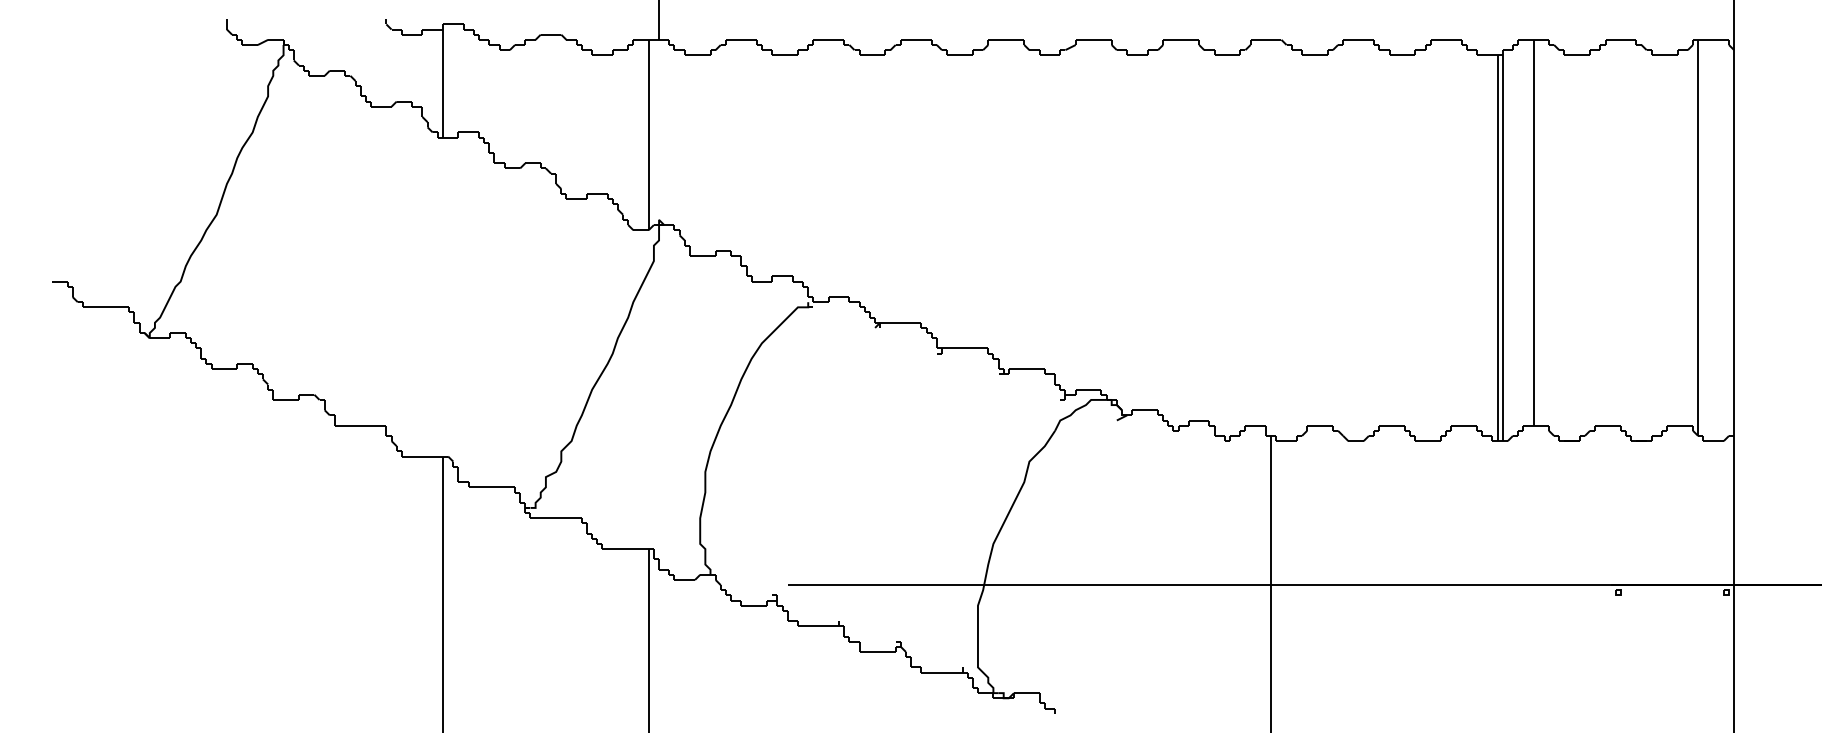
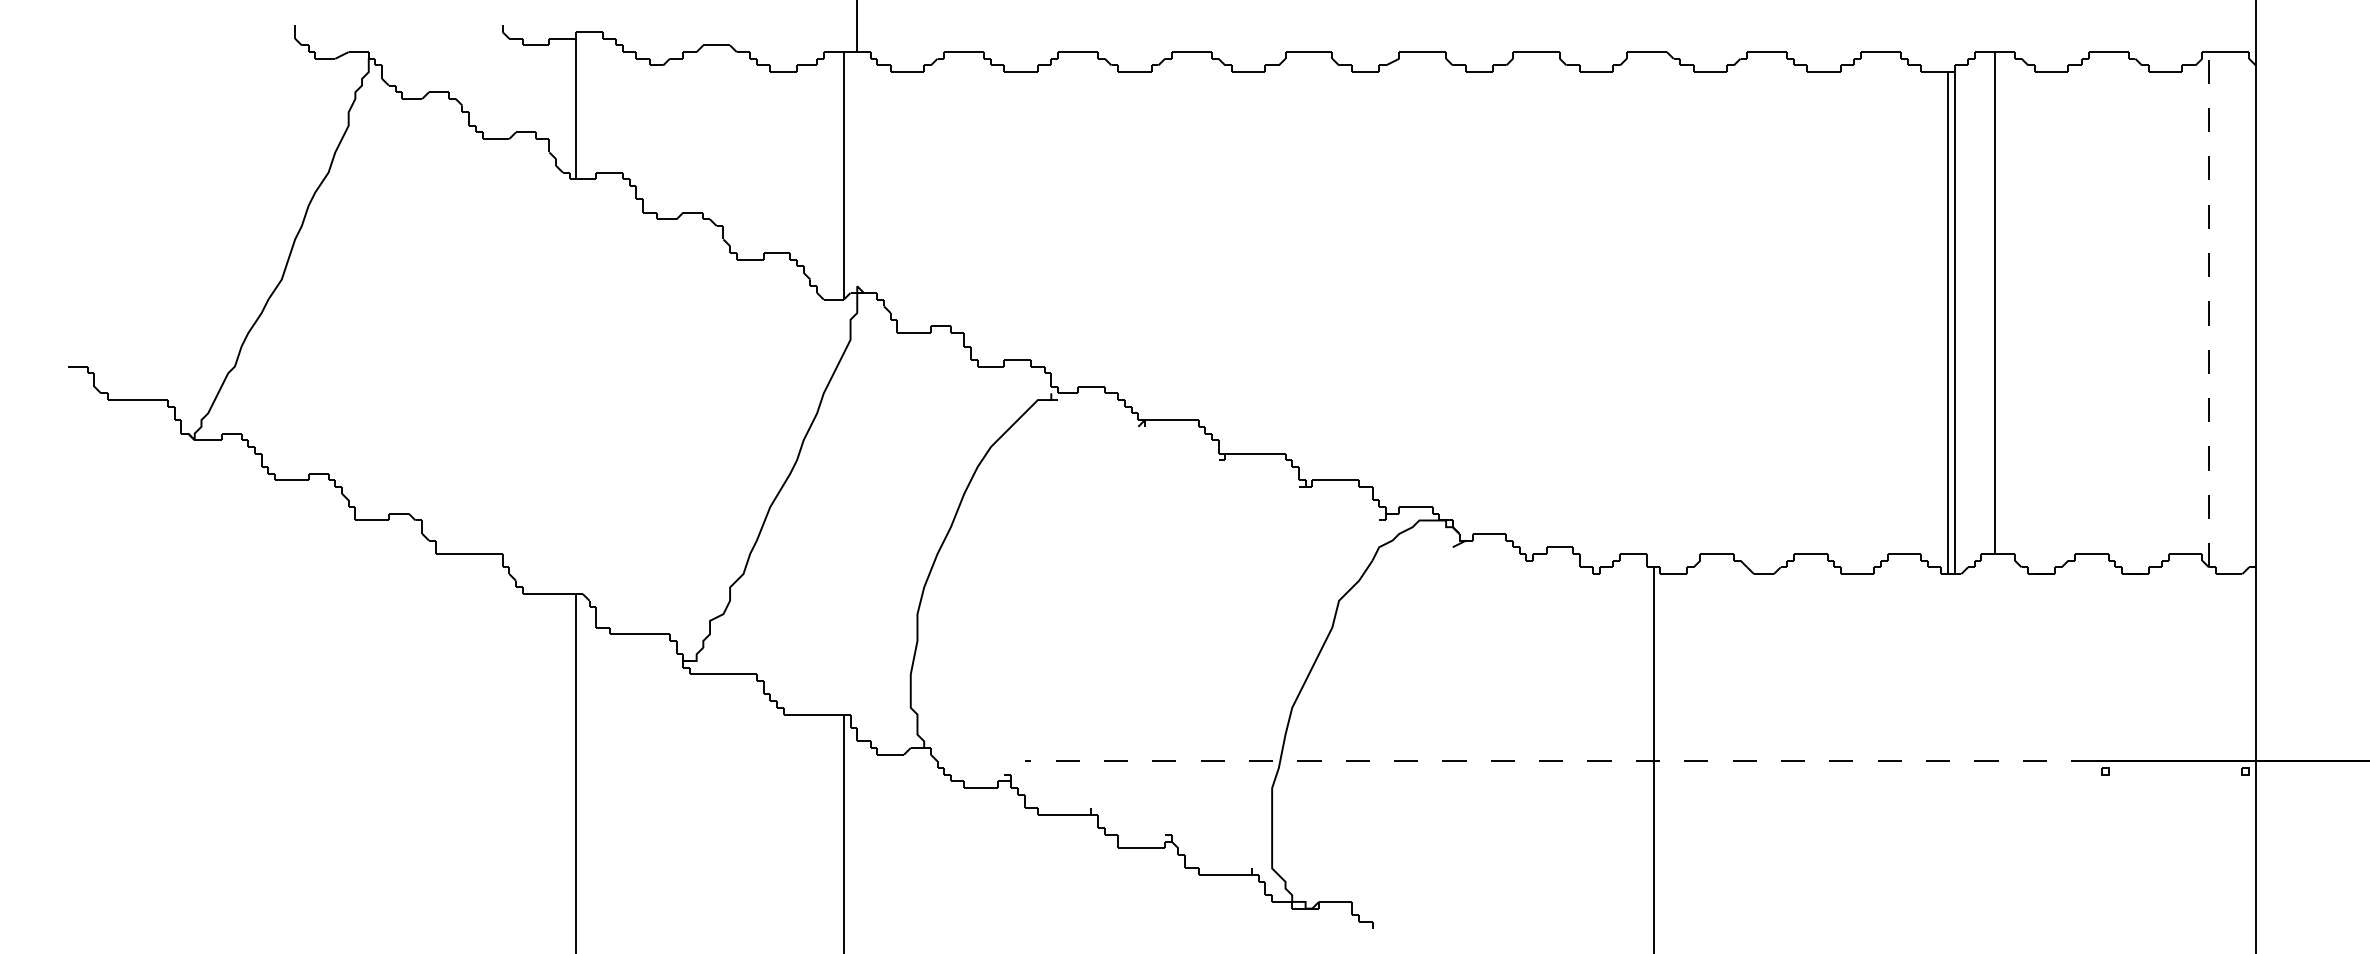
line: (1698, 237) -> (2209, 309), solid -> dashed
line: (1199, 585) -> (1560, 761), solid -> dashed

